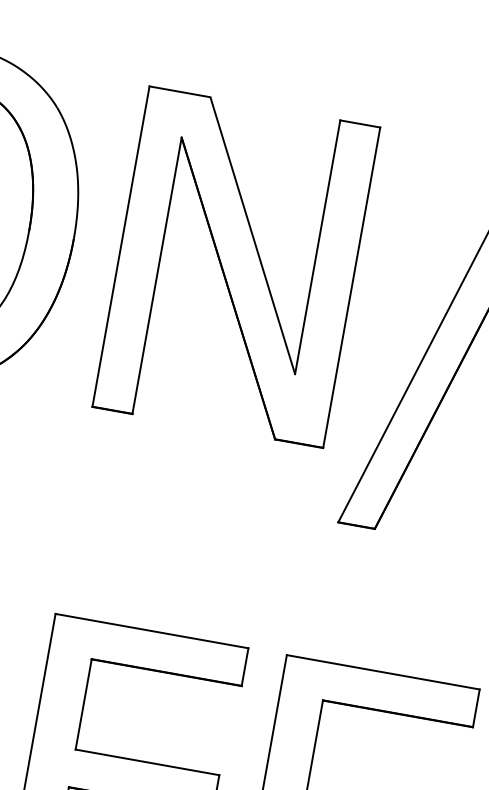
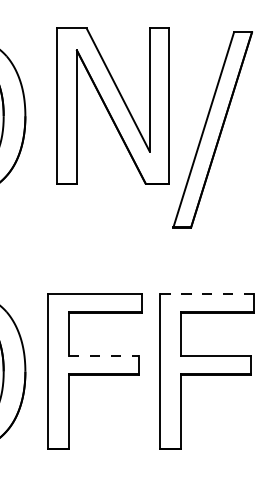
part: (235, 265) -> (112, 105), moved
line: (384, 673) -> (207, 294), solid -> dashed
line: (146, 762) -> (103, 356), solid -> dashed

